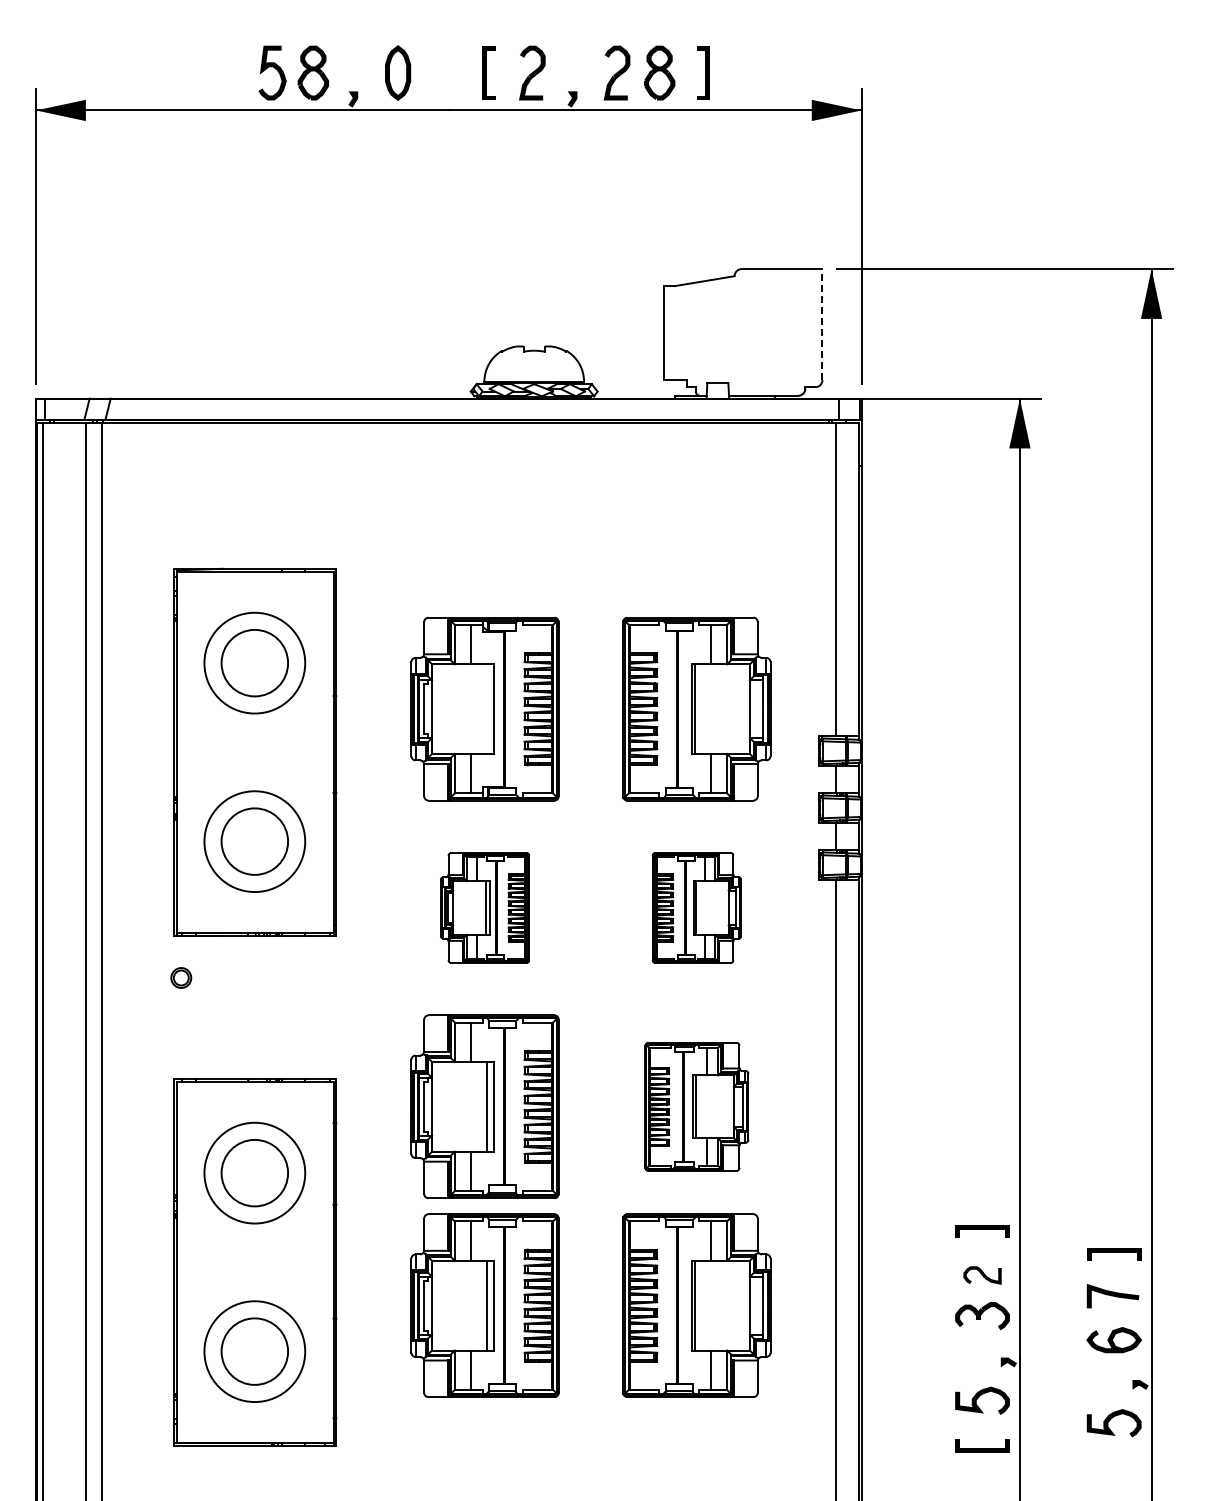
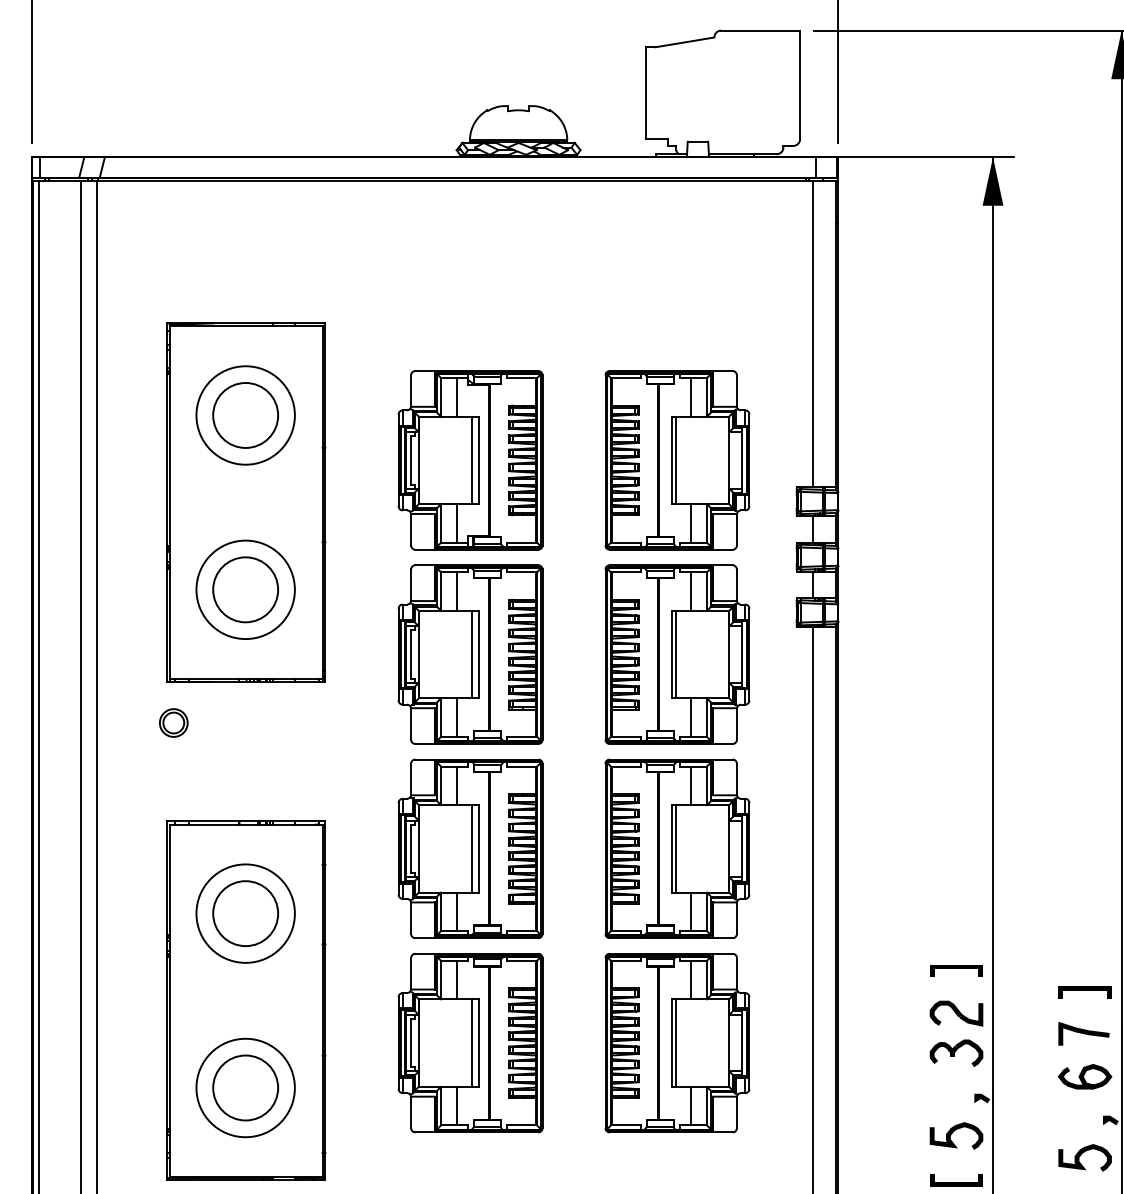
line: (822, 324) -> (800, 84), dashed -> solid
line: (486, 708) -> (471, 459), added
part: (484, 907) -> (470, 654), size x1.67
part: (696, 907) -> (677, 654), size x1.67
part: (181, 977) -> (174, 722), size x1.43
part: (696, 1106) -> (677, 848), size x1.43
part: (982, 1275) -> (956, 1013), size x1.43

